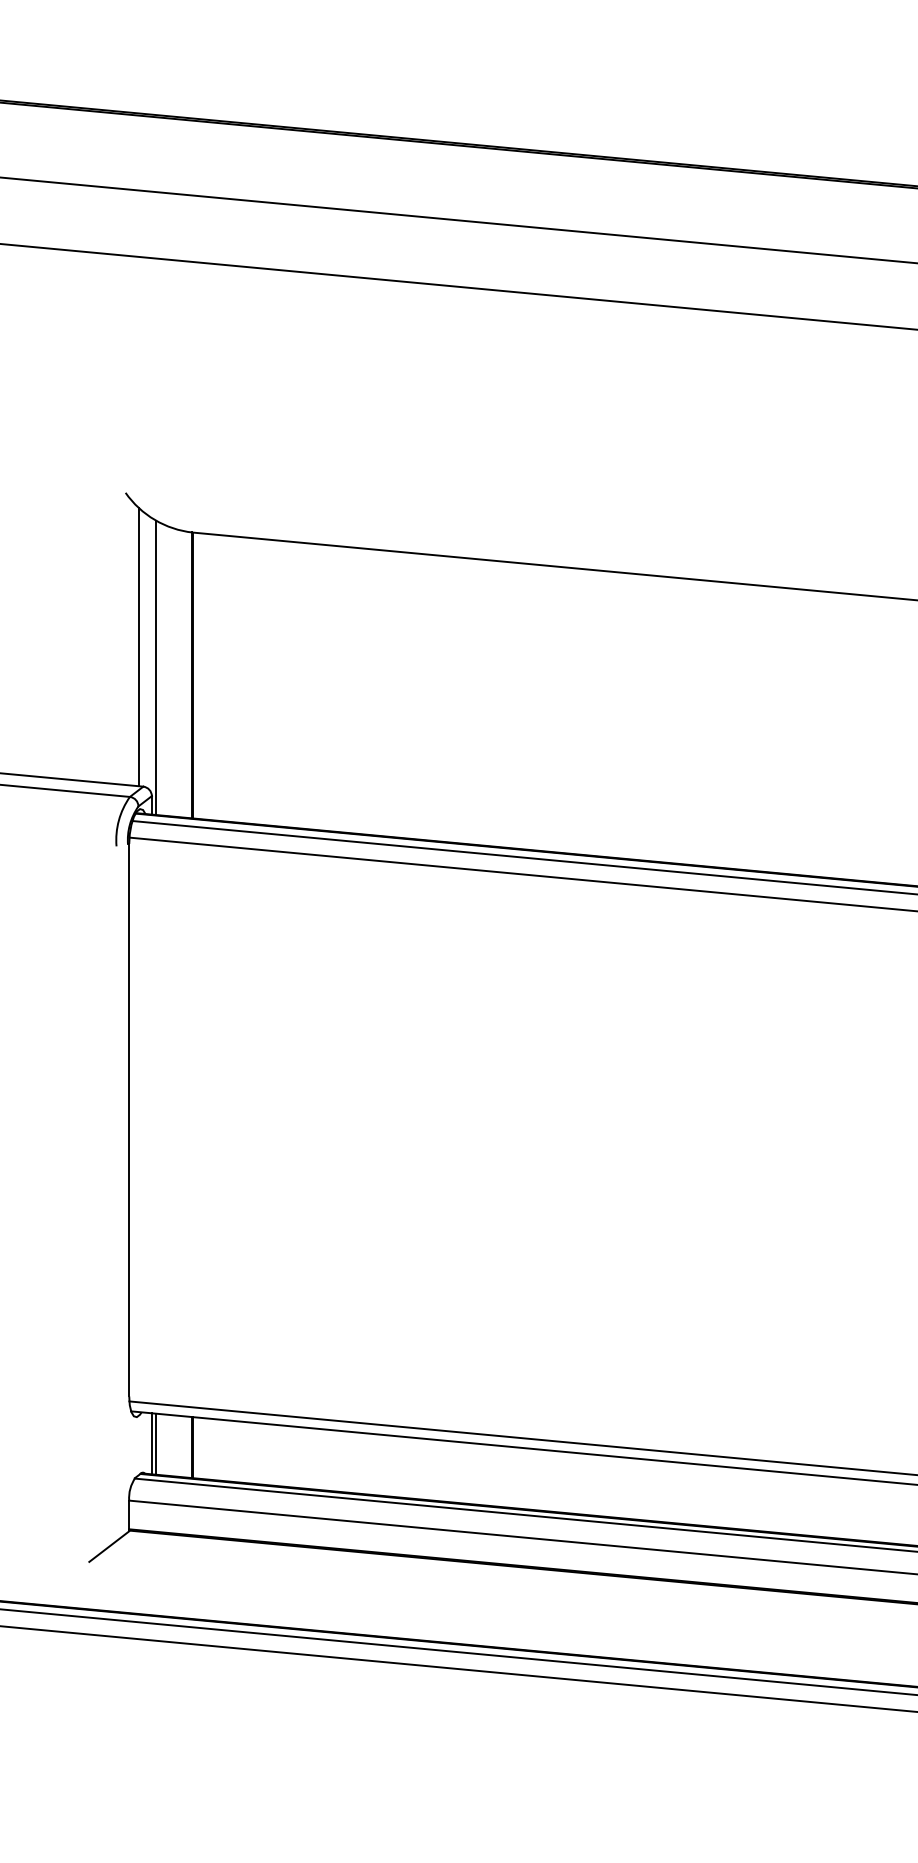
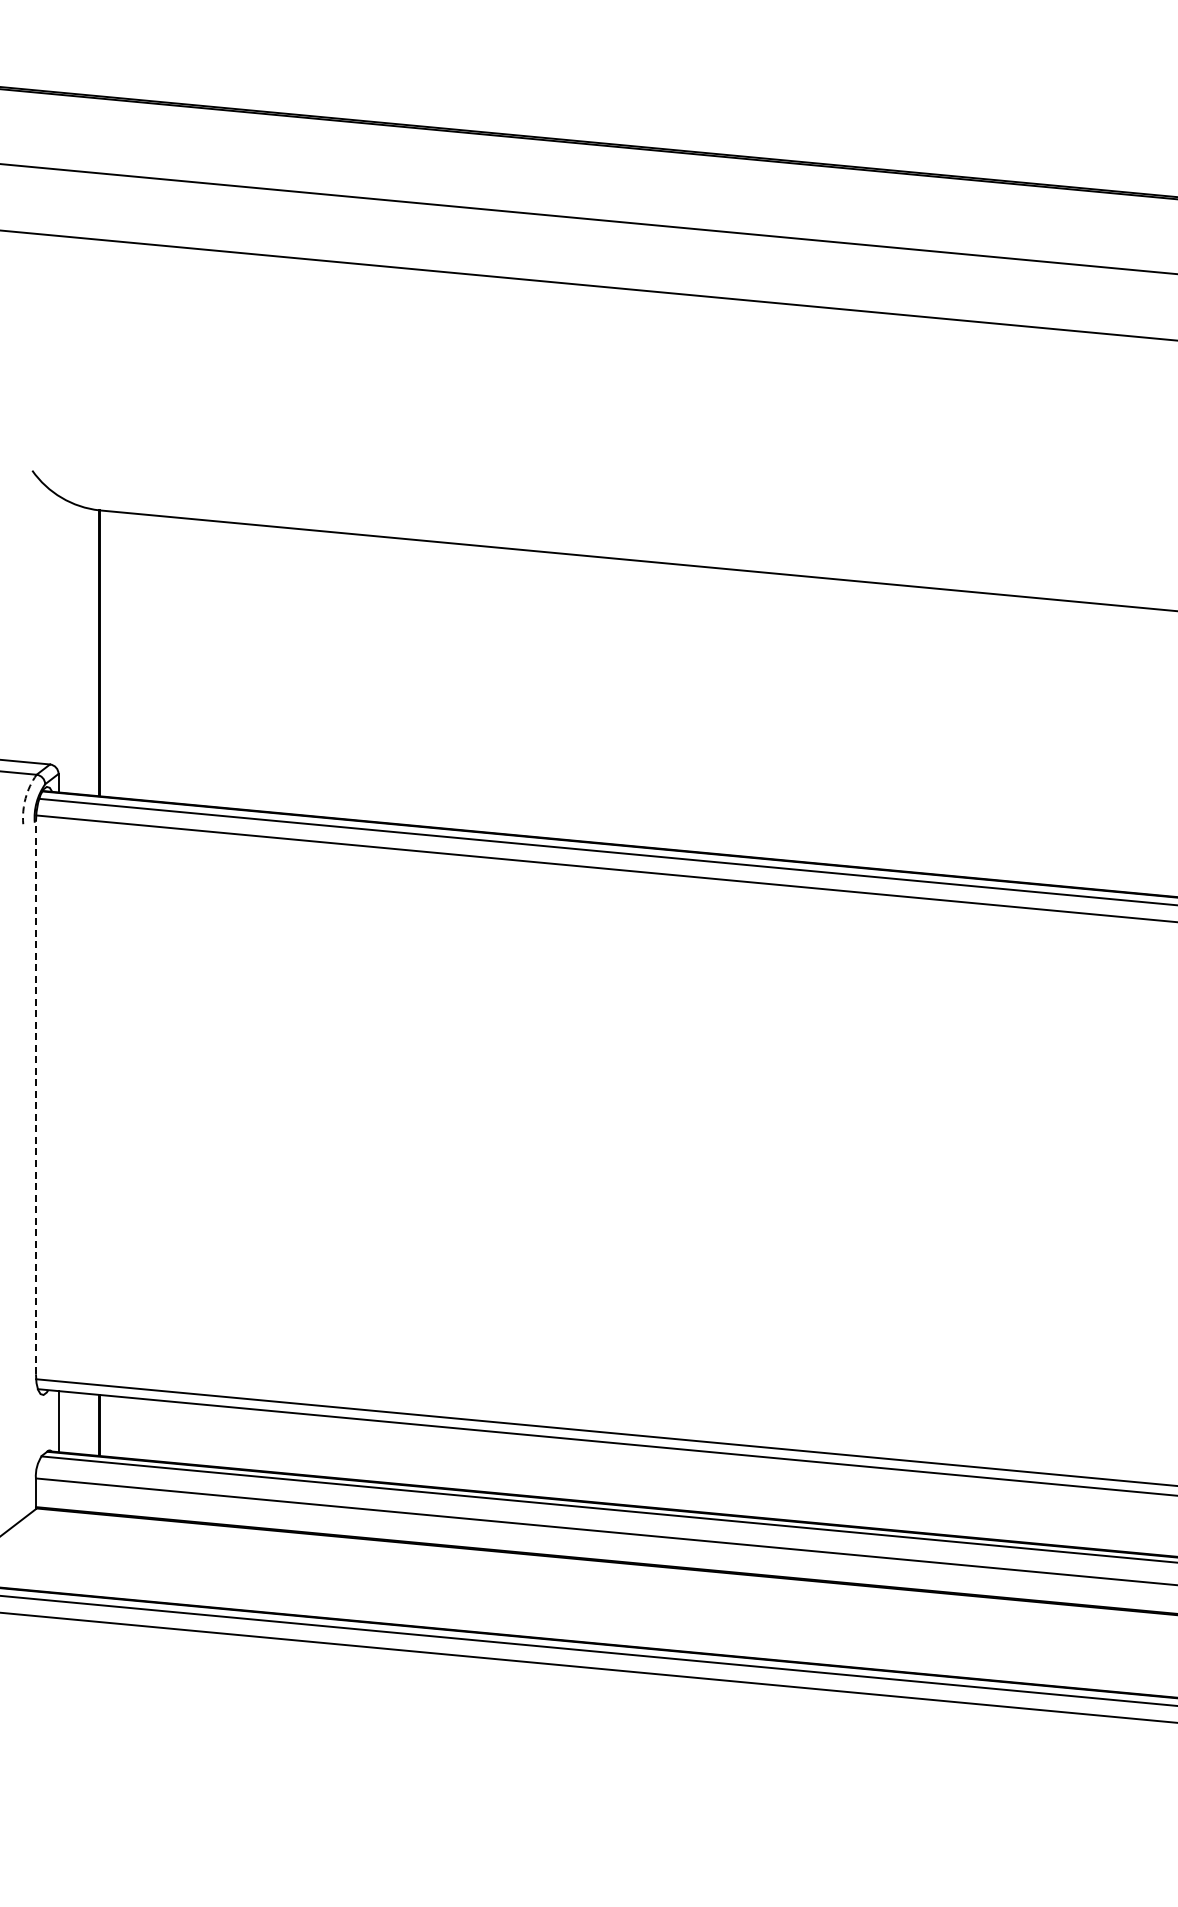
line: (138, 646) -> (45, 624), removed
line: (156, 667) -> (63, 645), removed
arc: (118, 820) -> (25, 798), solid -> dashed
line: (128, 1119) -> (35, 1097), solid -> dashed
line: (156, 1443) -> (63, 1421), removed

